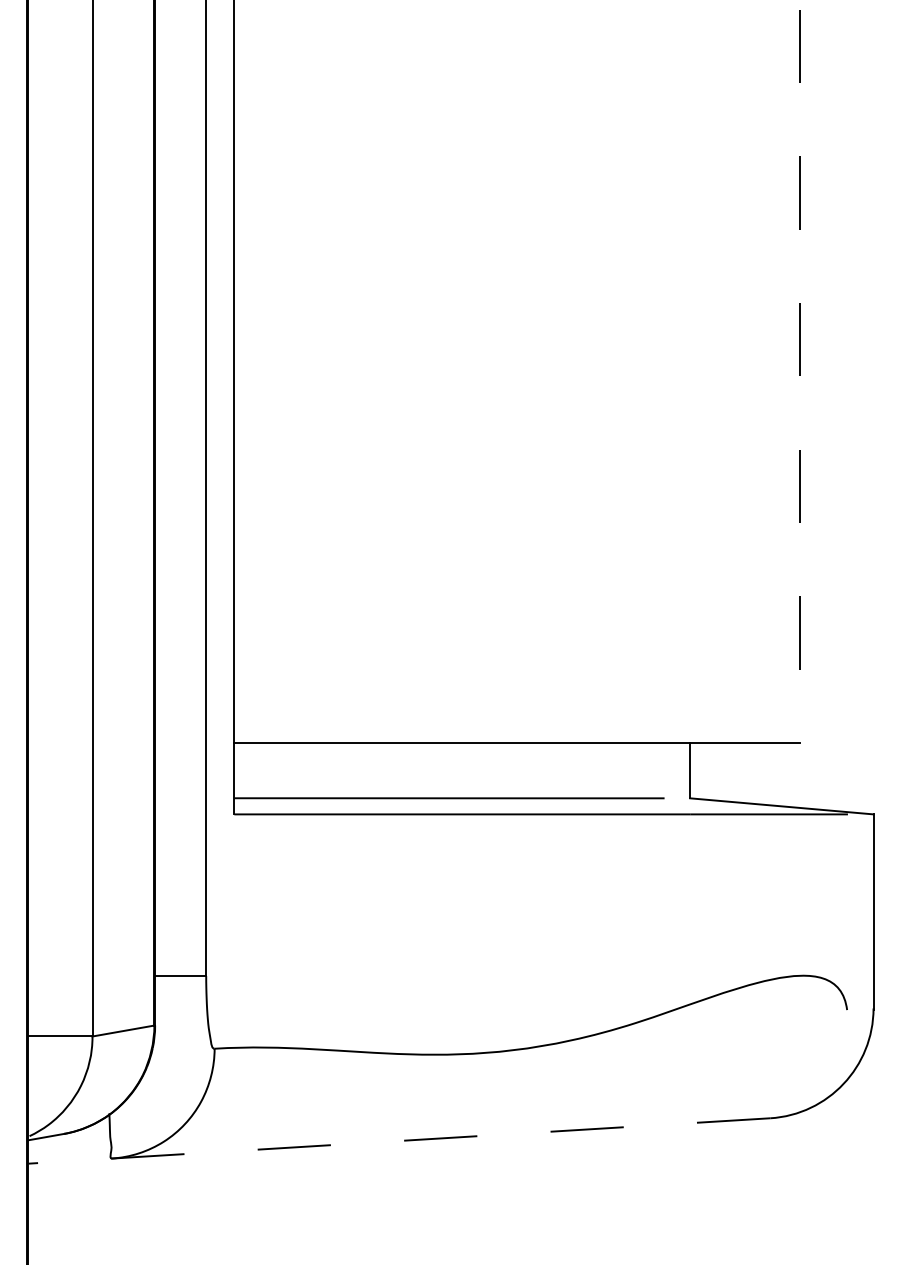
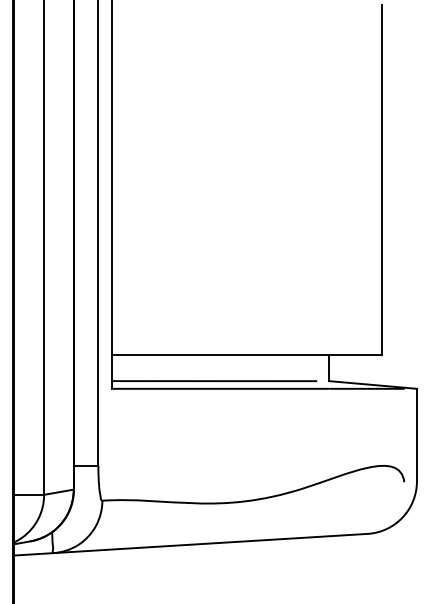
line: (799, 377) -> (381, 180), dashed -> solid
line: (399, 1140) -> (190, 544), dashed -> solid

